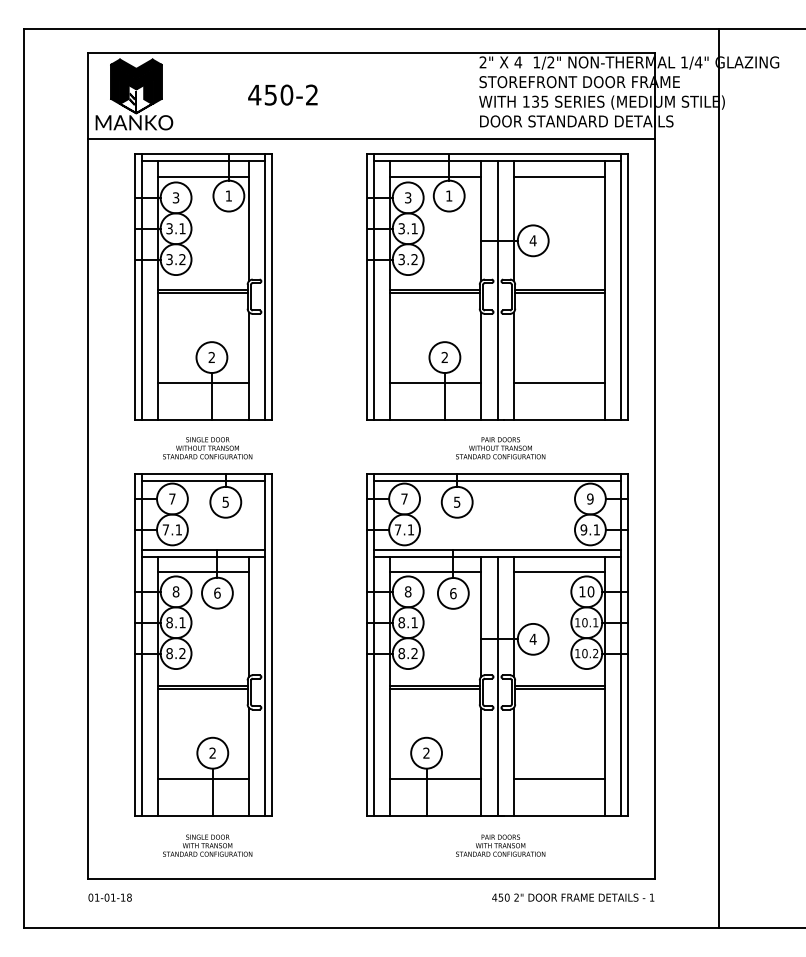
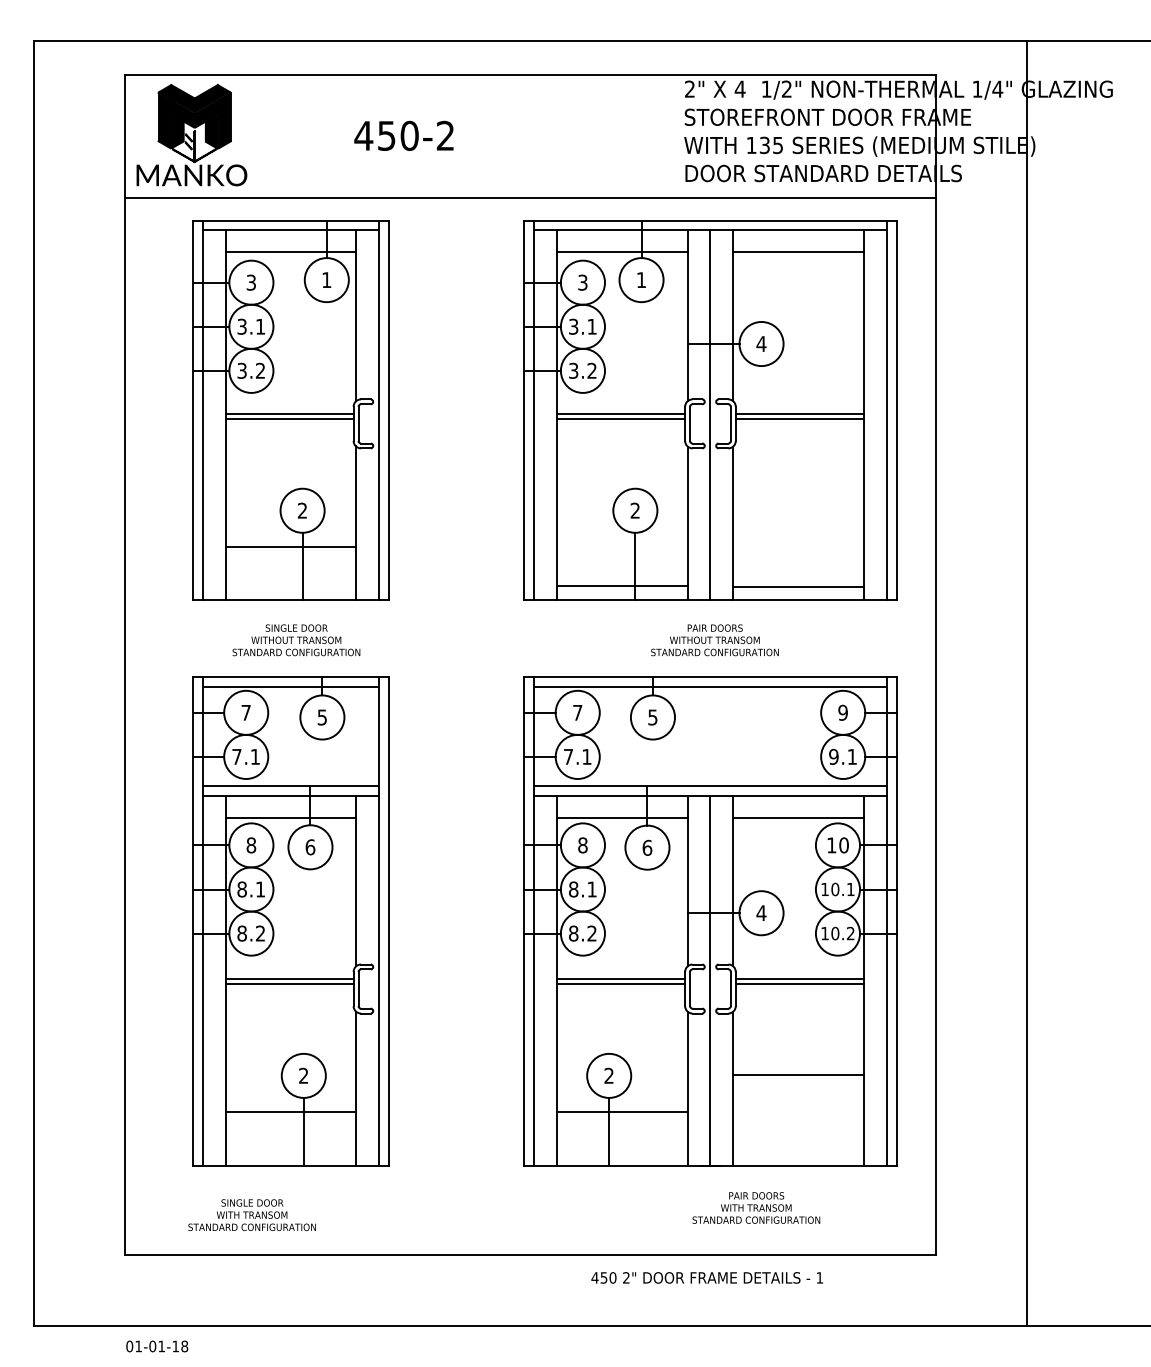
line: (435, 382) -> (621, 584), moved
line: (558, 382) -> (797, 586), moved
line: (558, 778) -> (797, 1074), moved
text: (207, 845) -> (251, 1214), moved
text: (500, 845) -> (756, 1207), moved
text: (109, 897) -> (156, 1346), moved
text: (573, 897) -> (707, 1277), moved

